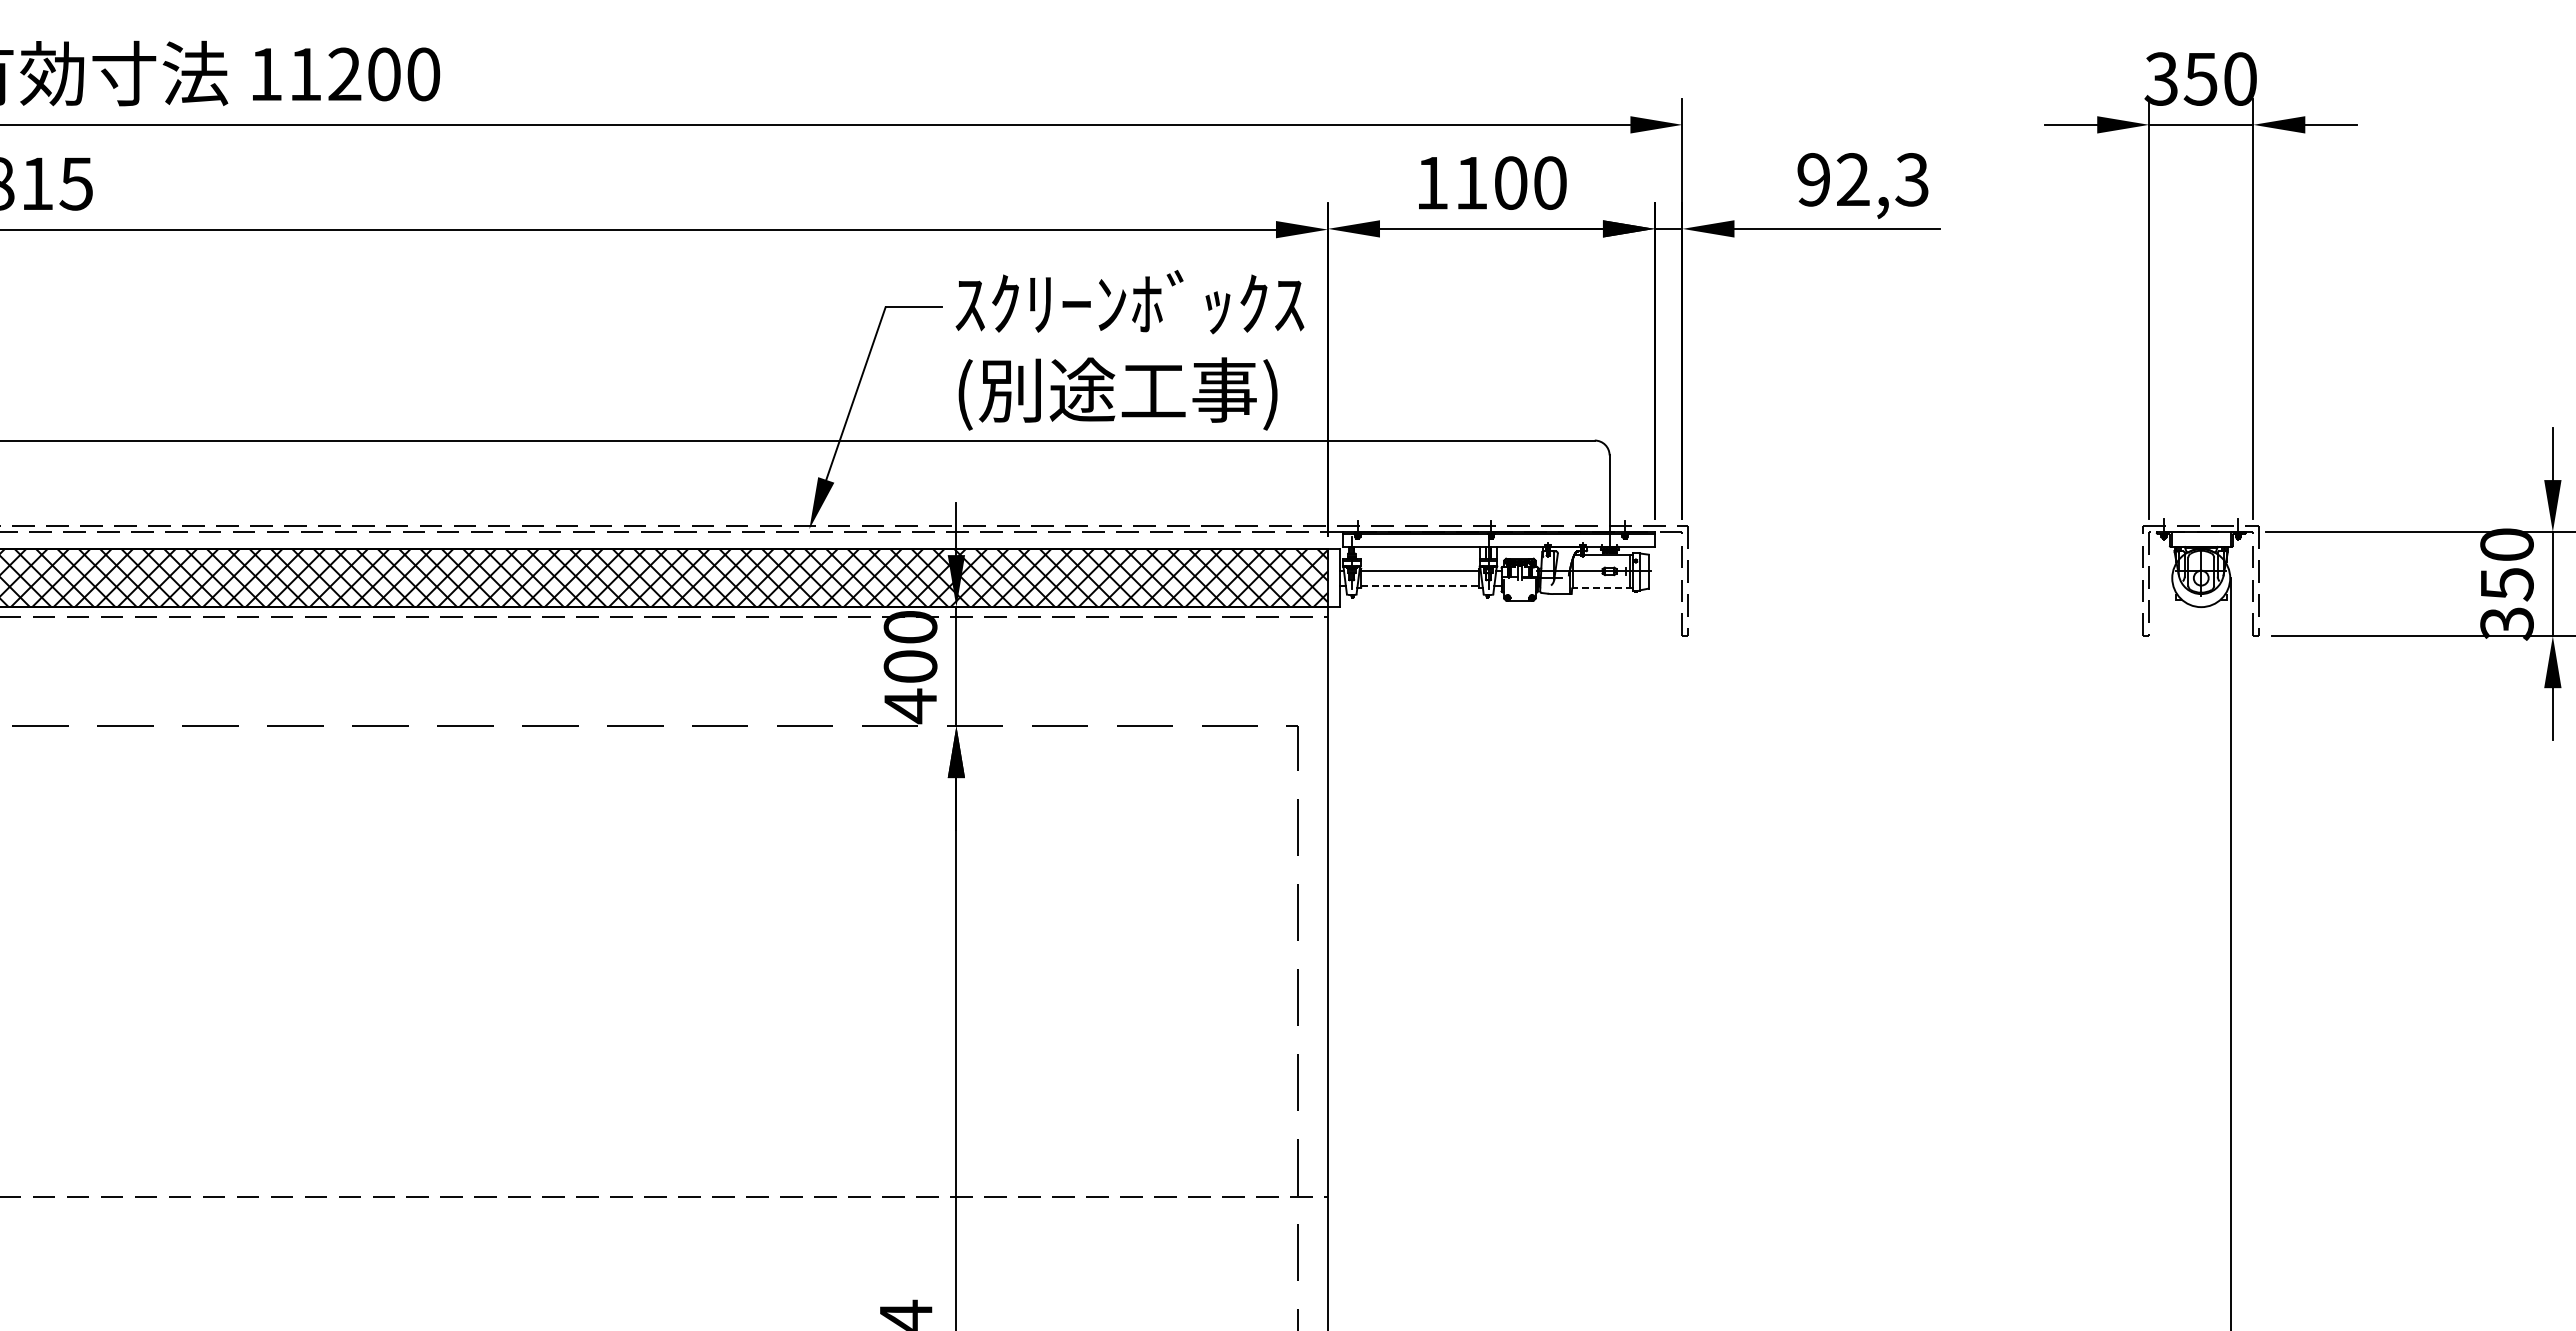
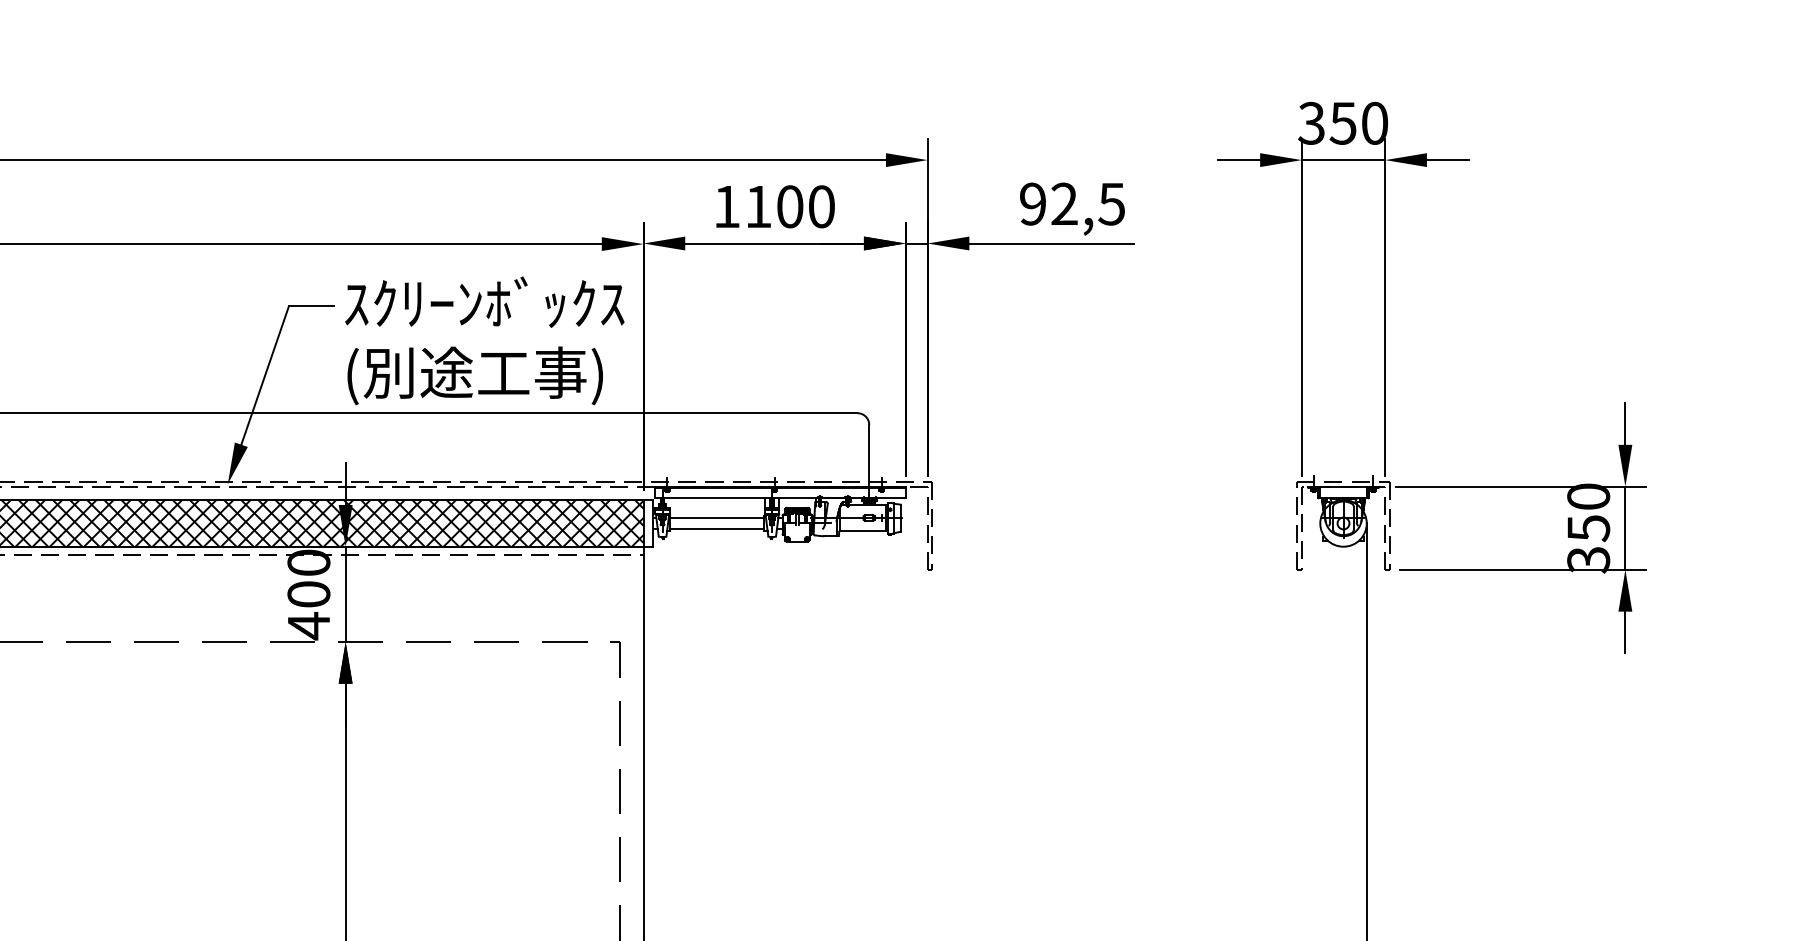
text: (1911, 179) -> (1111, 203), 92,3 -> 92,5
line: (1420, 585) -> (717, 529), dashed -> solid
line: (1602, 588) -> (863, 531), dashed -> solid

